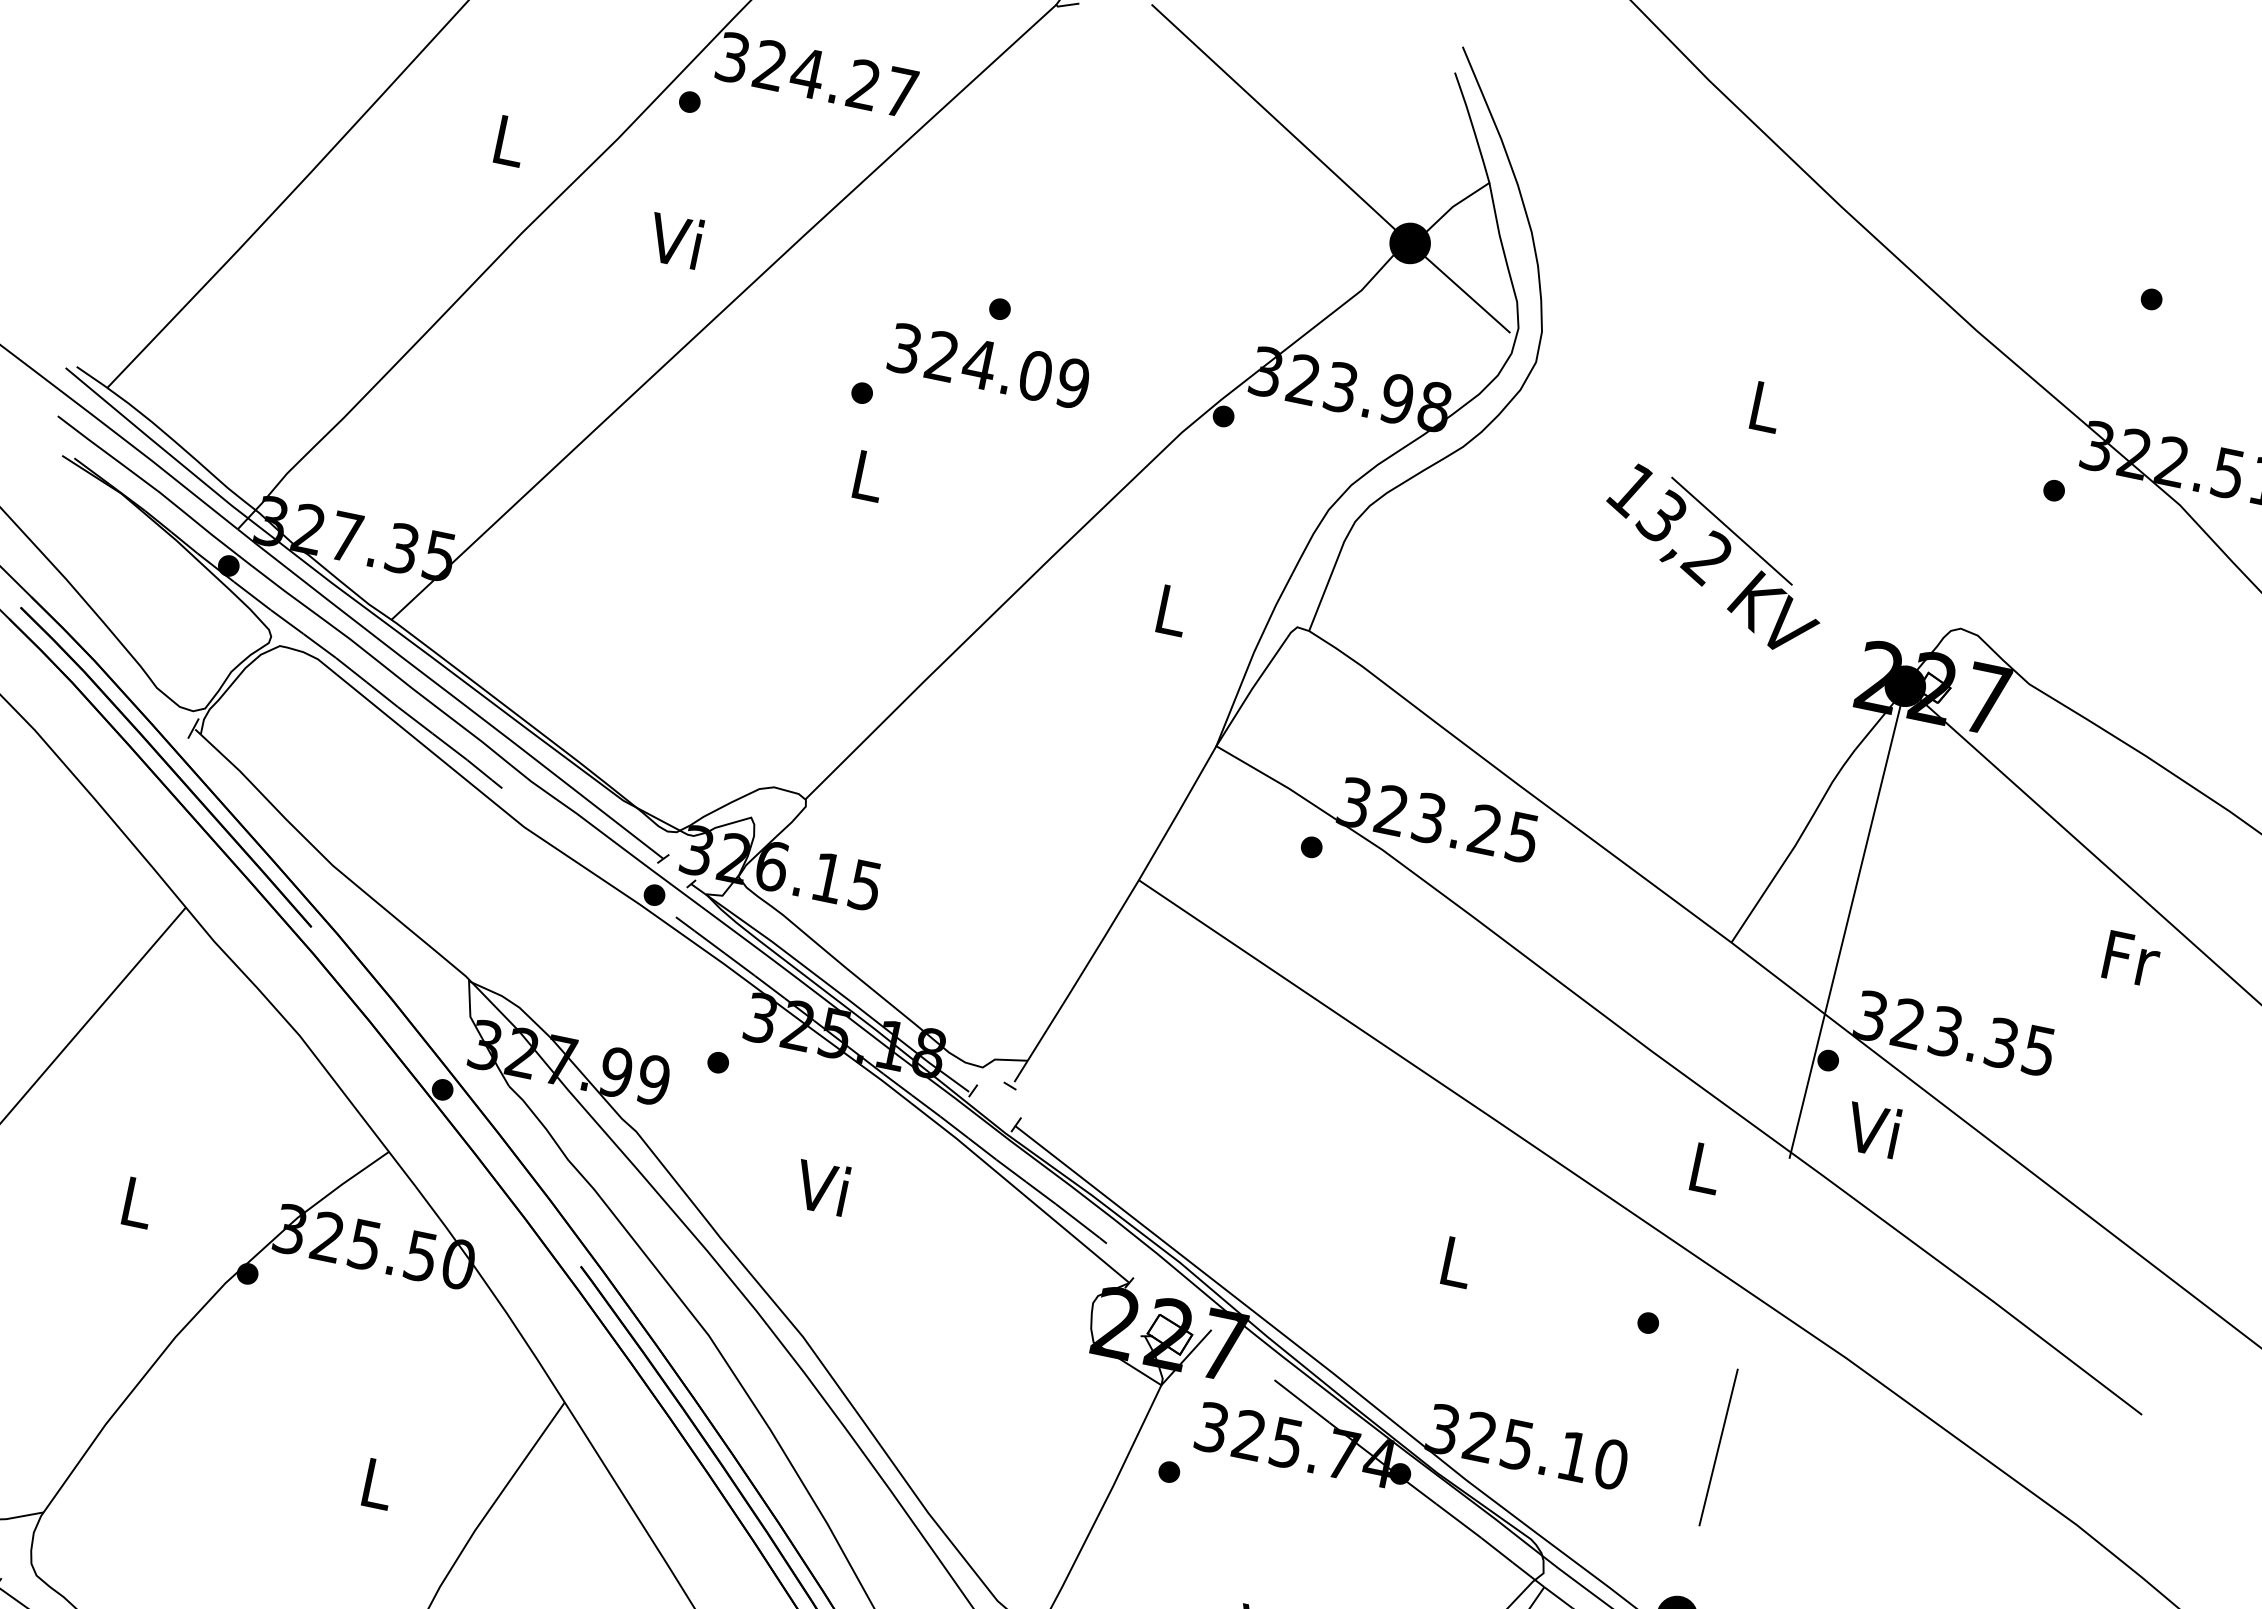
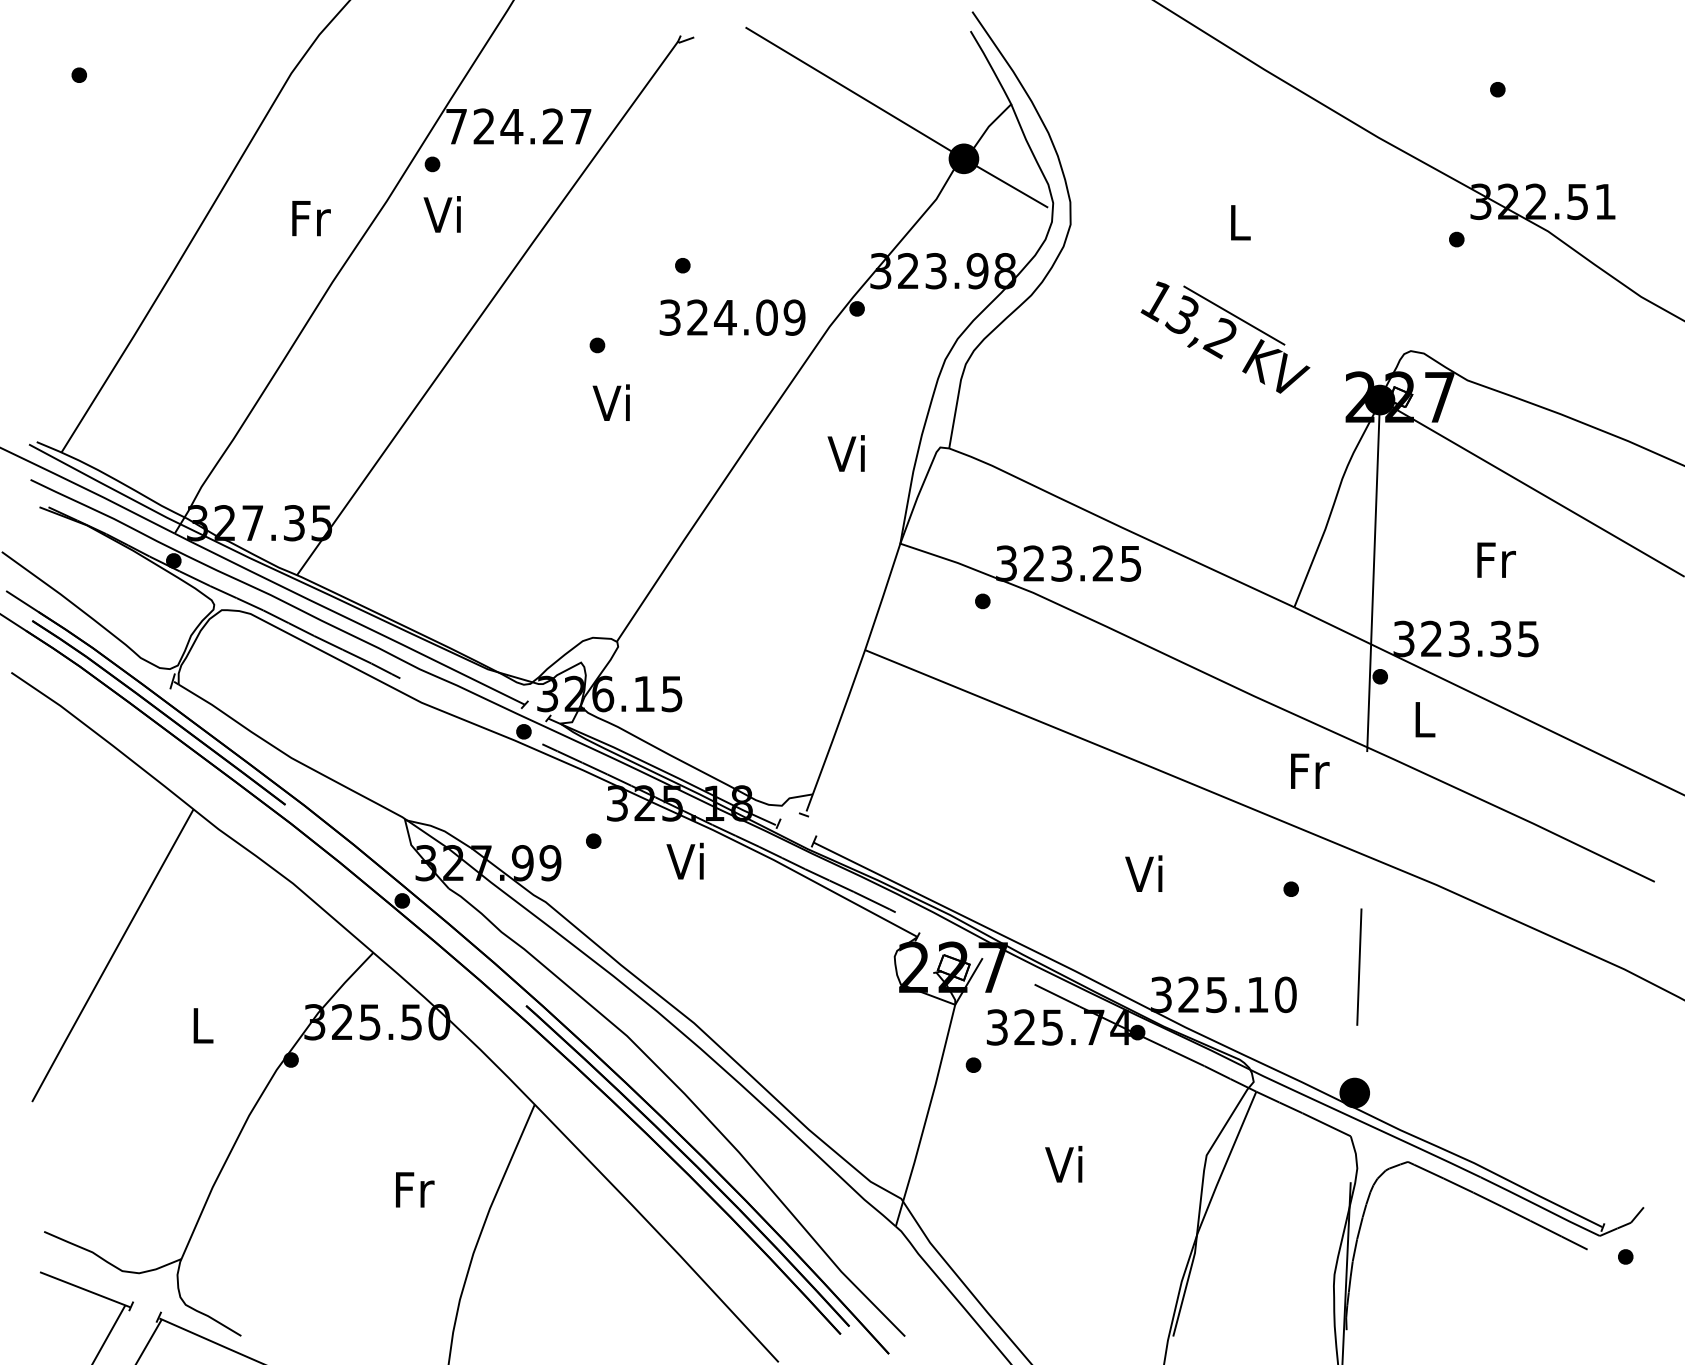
text: (732, 57) -> (456, 126), 324.27 -> 724.27
text: (510, 141) -> (311, 218), L -> Fr
text: (673, 240) -> (441, 214), moved
text: (989, 365) -> (732, 317), moved
text: (863, 474) -> (610, 402), L -> Vi
text: (1167, 608) -> (845, 453), L -> Vi
text: (2131, 958) -> (1496, 559), moved
text: (1872, 1128) -> (1421, 718), Vi -> L
text: (1707, 1167) -> (1310, 770), L -> Fr
text: (820, 1185) -> (684, 860), moved
text: (1452, 1260) -> (1143, 873), L -> Vi
text: (378, 1483) -> (414, 1189), L -> Fr

